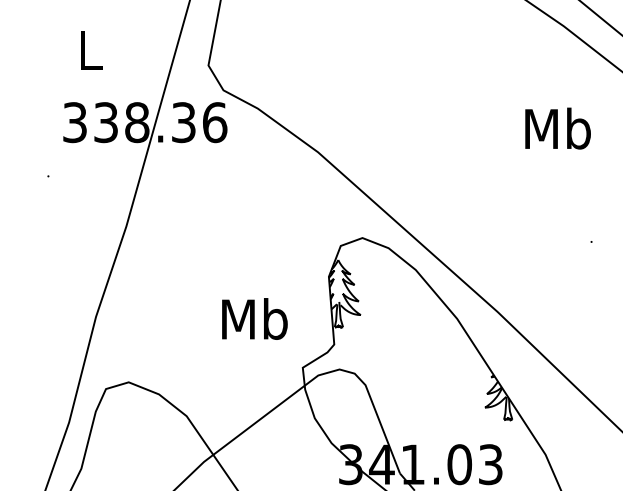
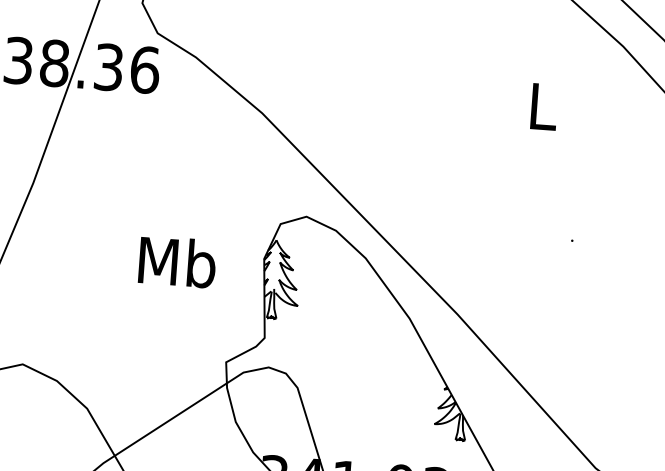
text: (557, 128) -> (542, 106), Mb -> L
text: (254, 318) -> (177, 261), moved

